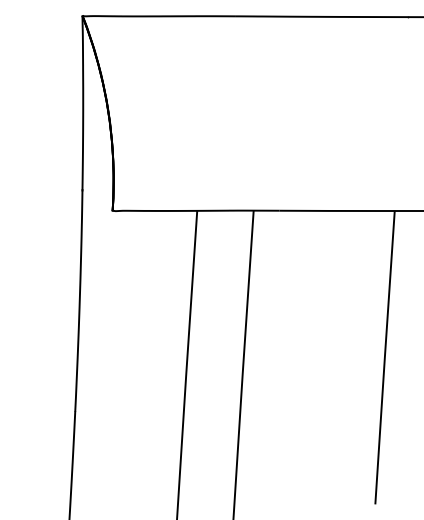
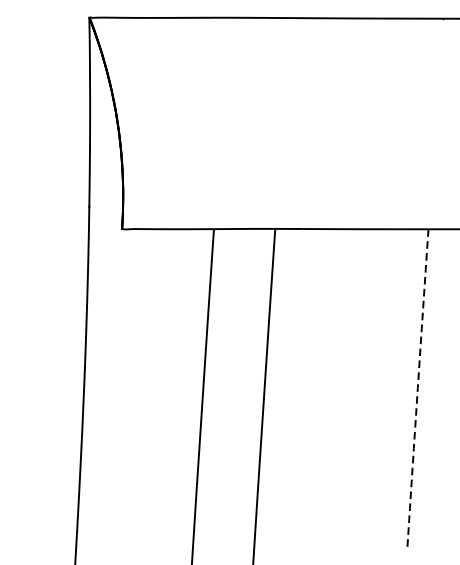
arc: (384, 357) -> (417, 388), solid -> dashed

